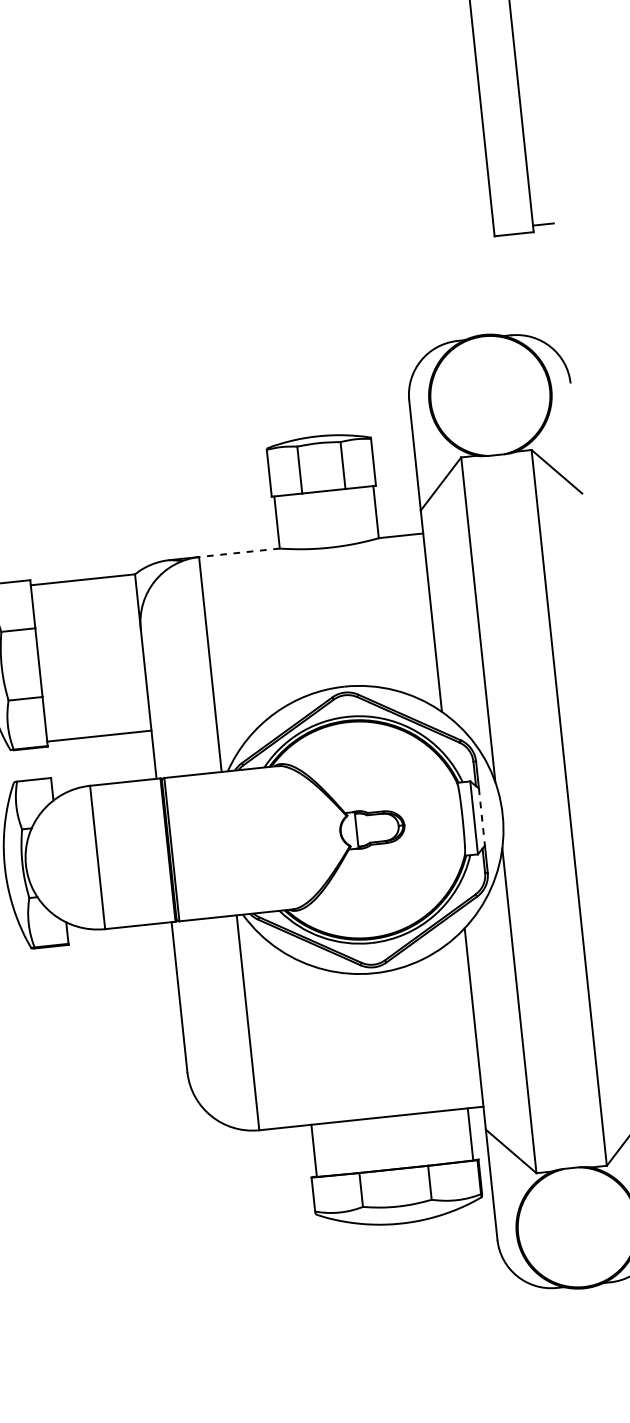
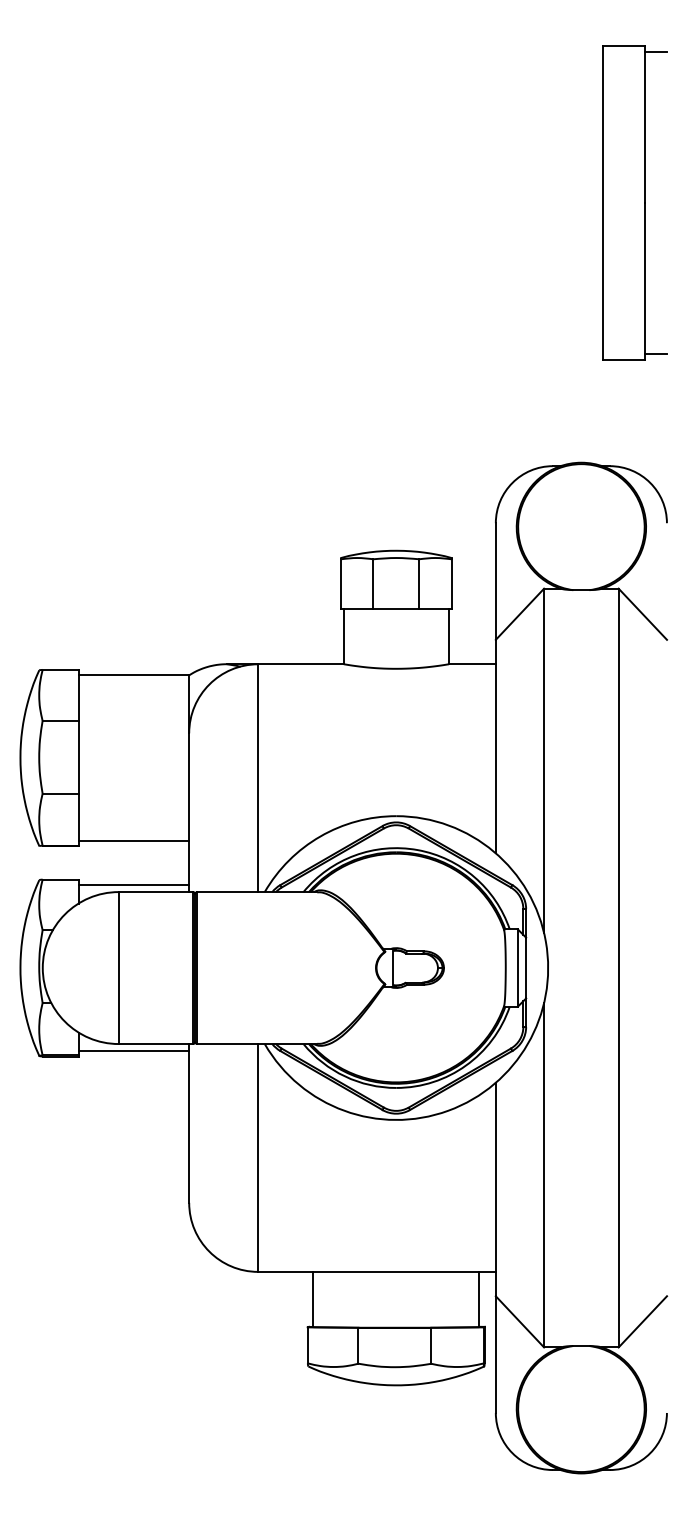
line: (239, 553) -> (301, 664), dashed -> solid
line: (103, 778) -> (133, 885), added
line: (482, 817) -> (526, 968), dashed -> solid
line: (119, 933) -> (133, 1050), added

